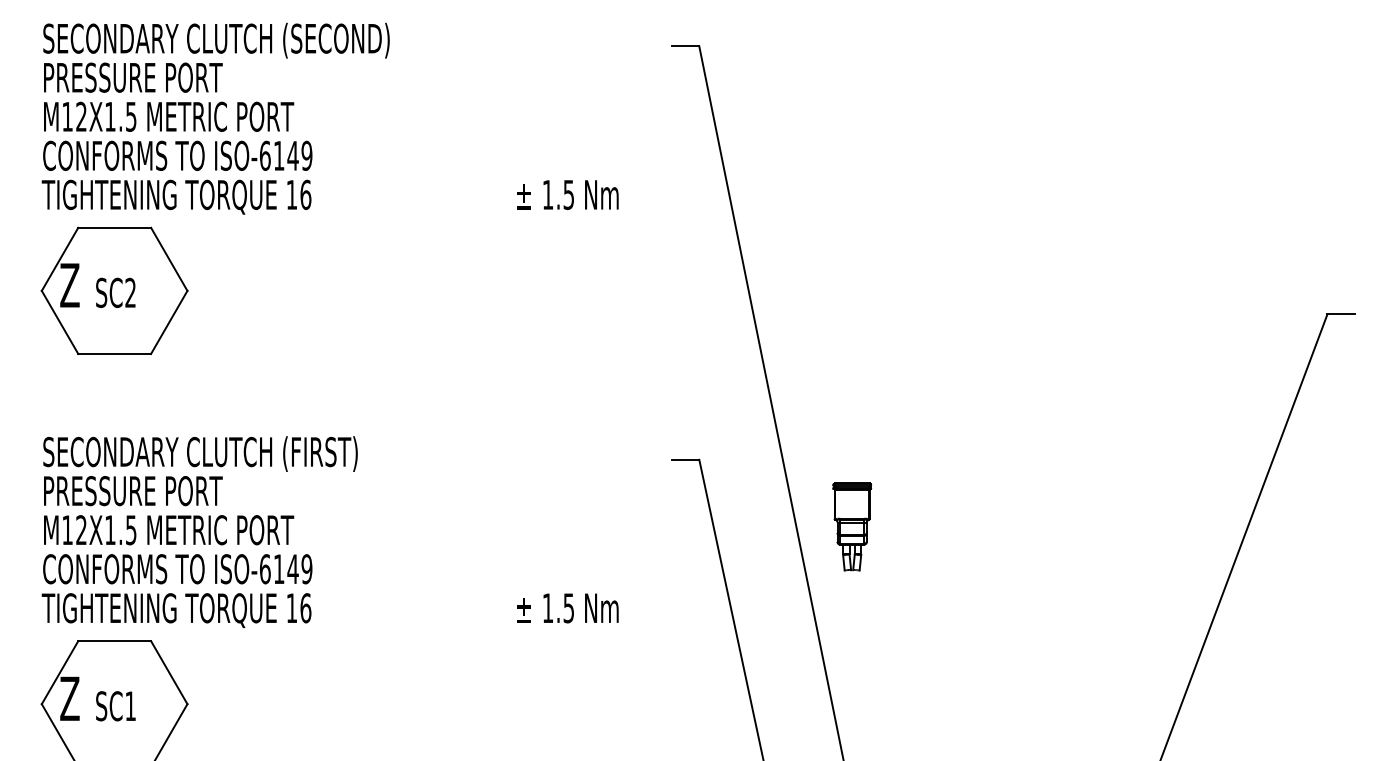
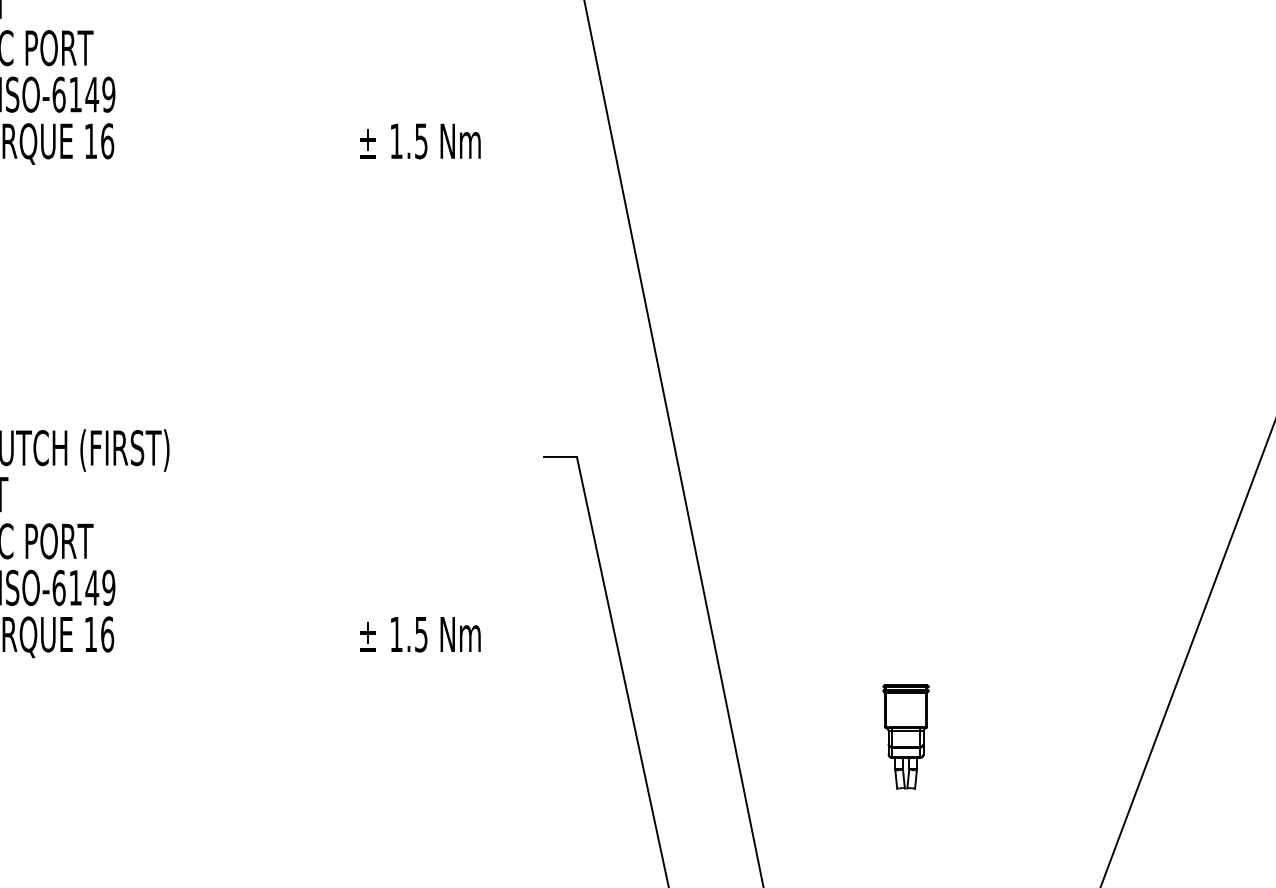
part: (852, 526) -> (906, 736), moved

